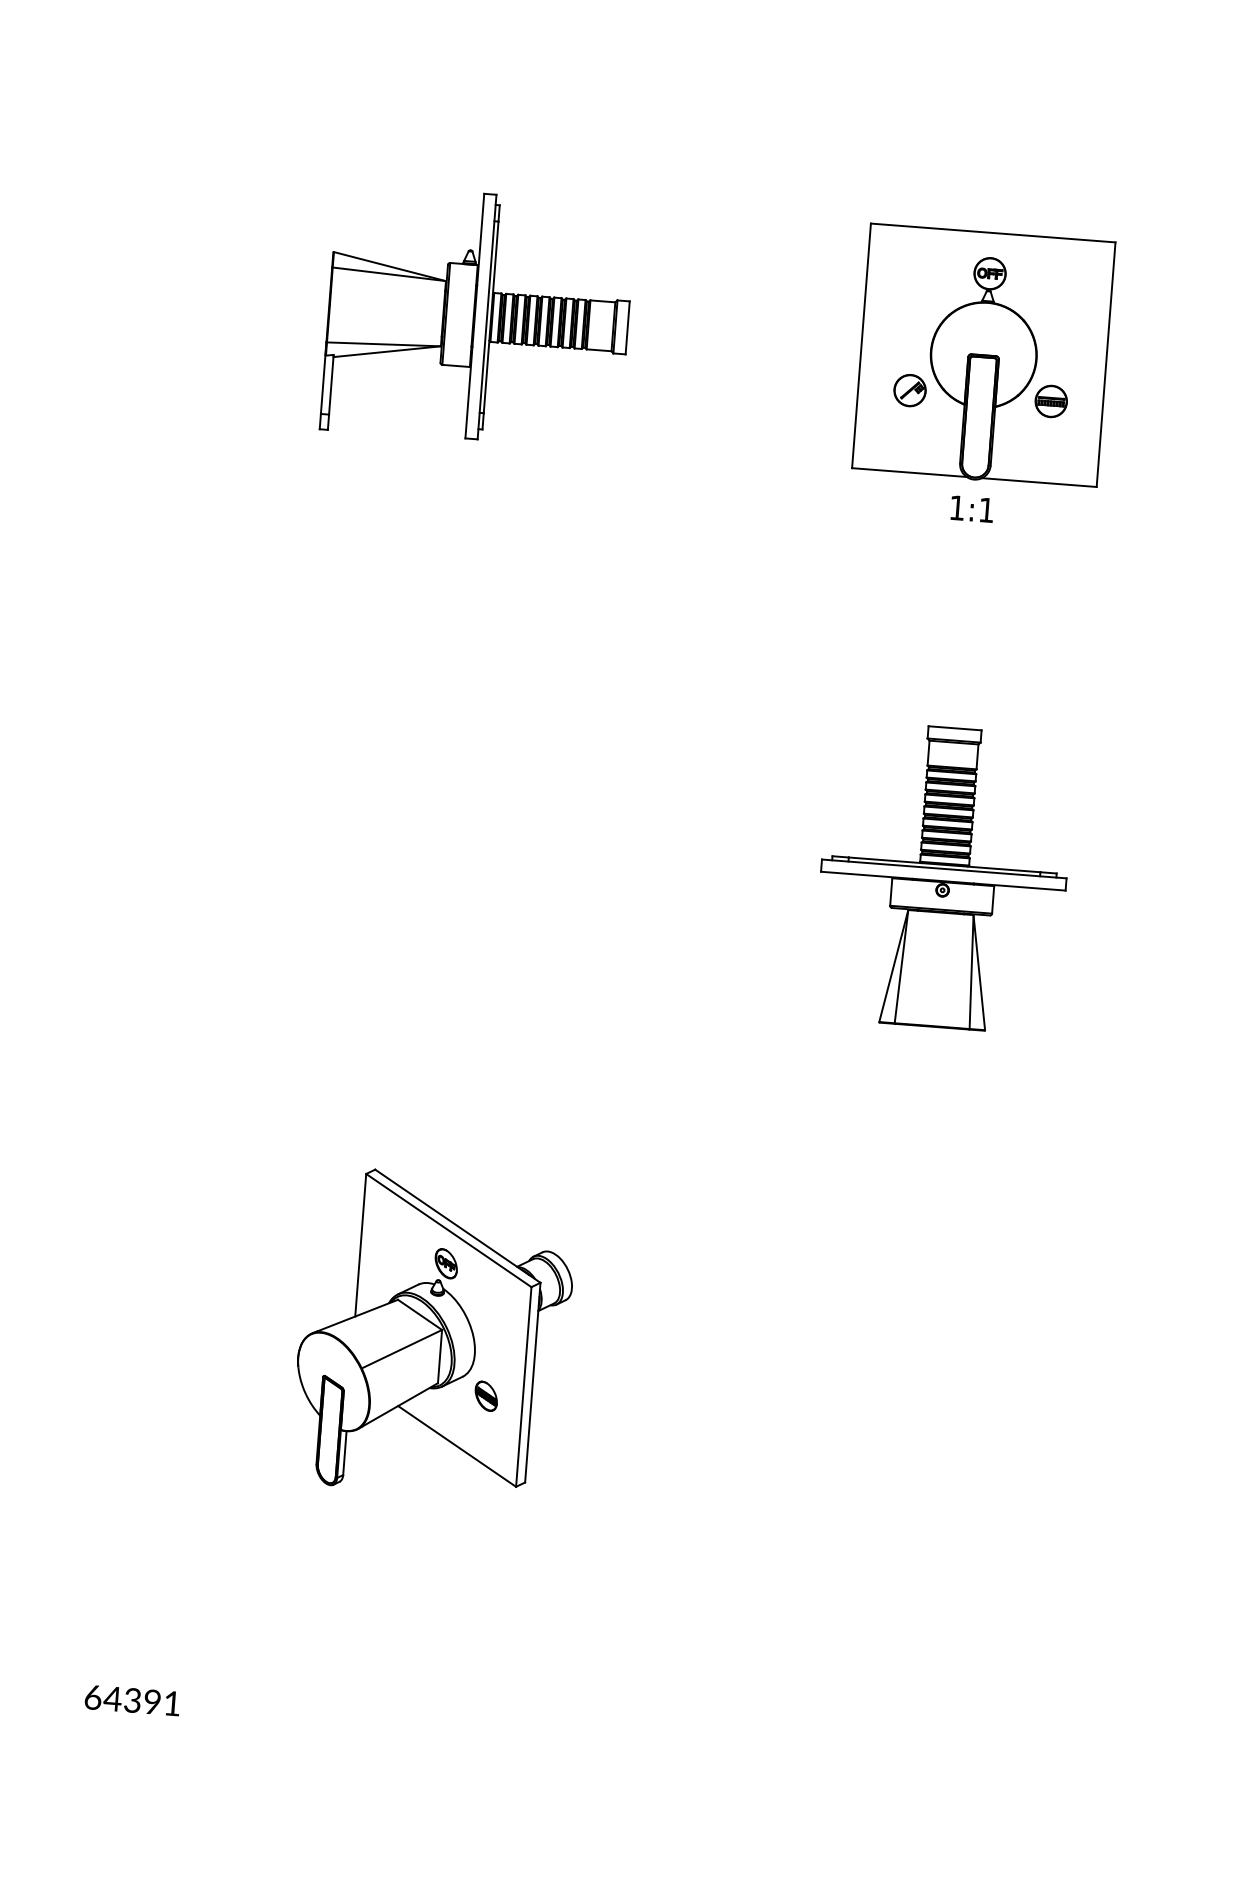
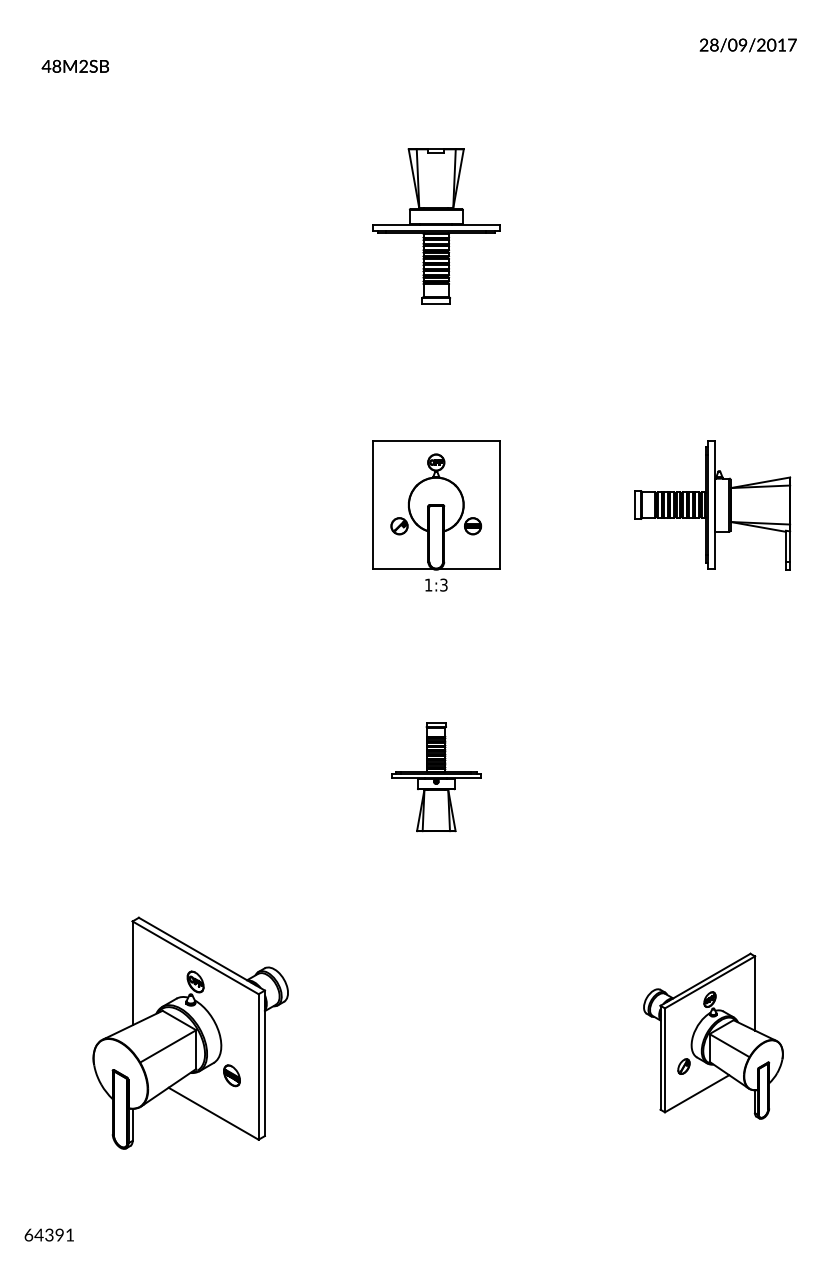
part: (477, 317) -> (172, 505), removed
text: (985, 508) -> (443, 584), 1:1 -> 1:3
part: (944, 876) -> (436, 776), size x0.7
part: (433, 1332) -> (190, 1032), size x1.4

